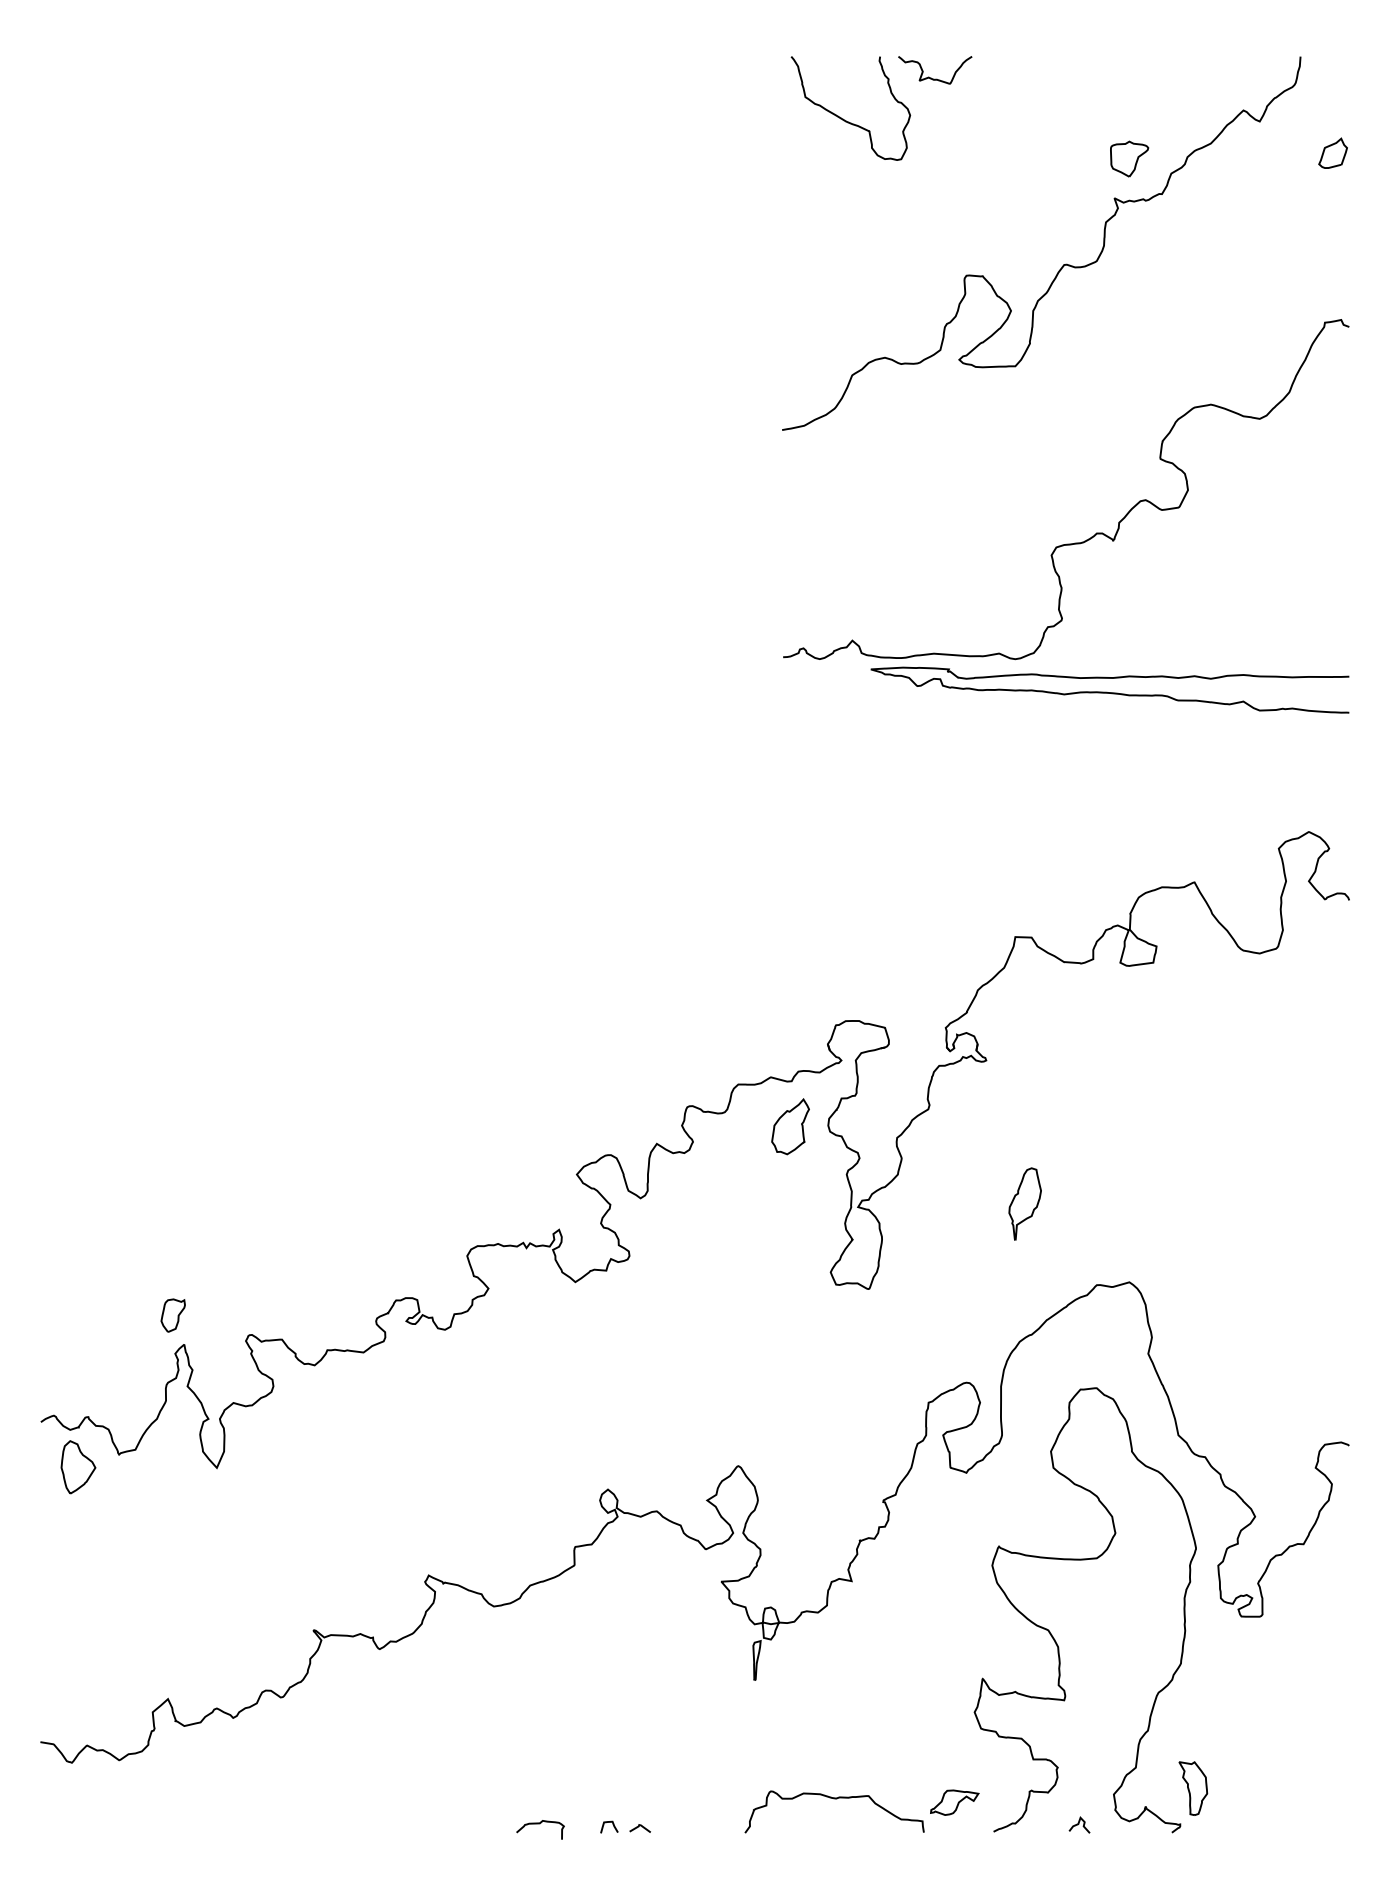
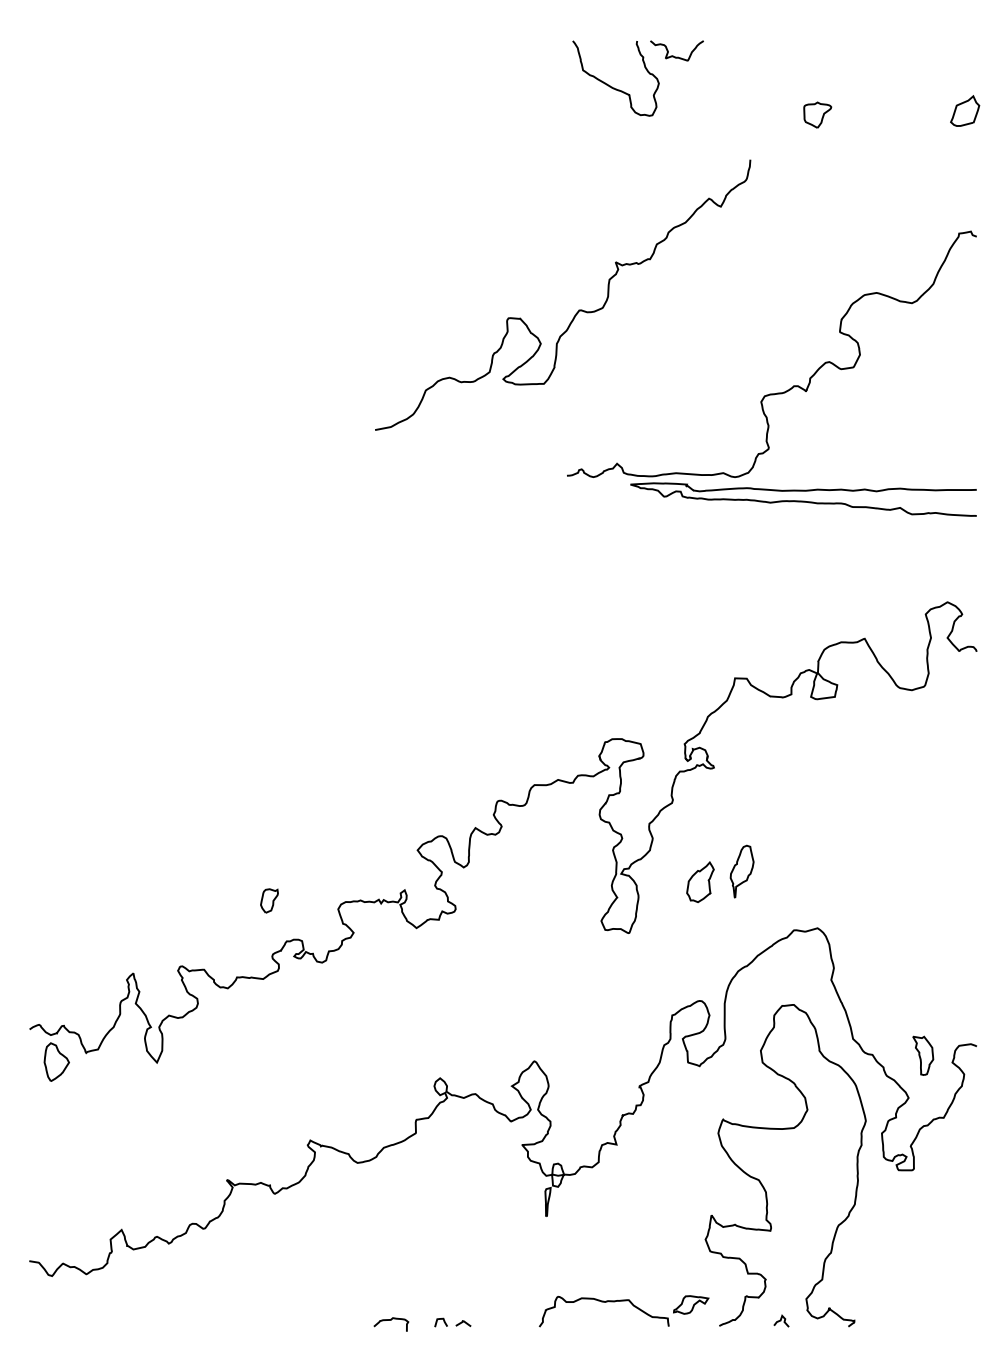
part: (1332, 152) -> (964, 110), size x1.4
curve: (1063, 264) -> (578, 310), moved
part: (790, 1126) -> (700, 882), moved
part: (172, 1315) -> (268, 900), moved
part: (1193, 1788) -> (923, 1055), moved

